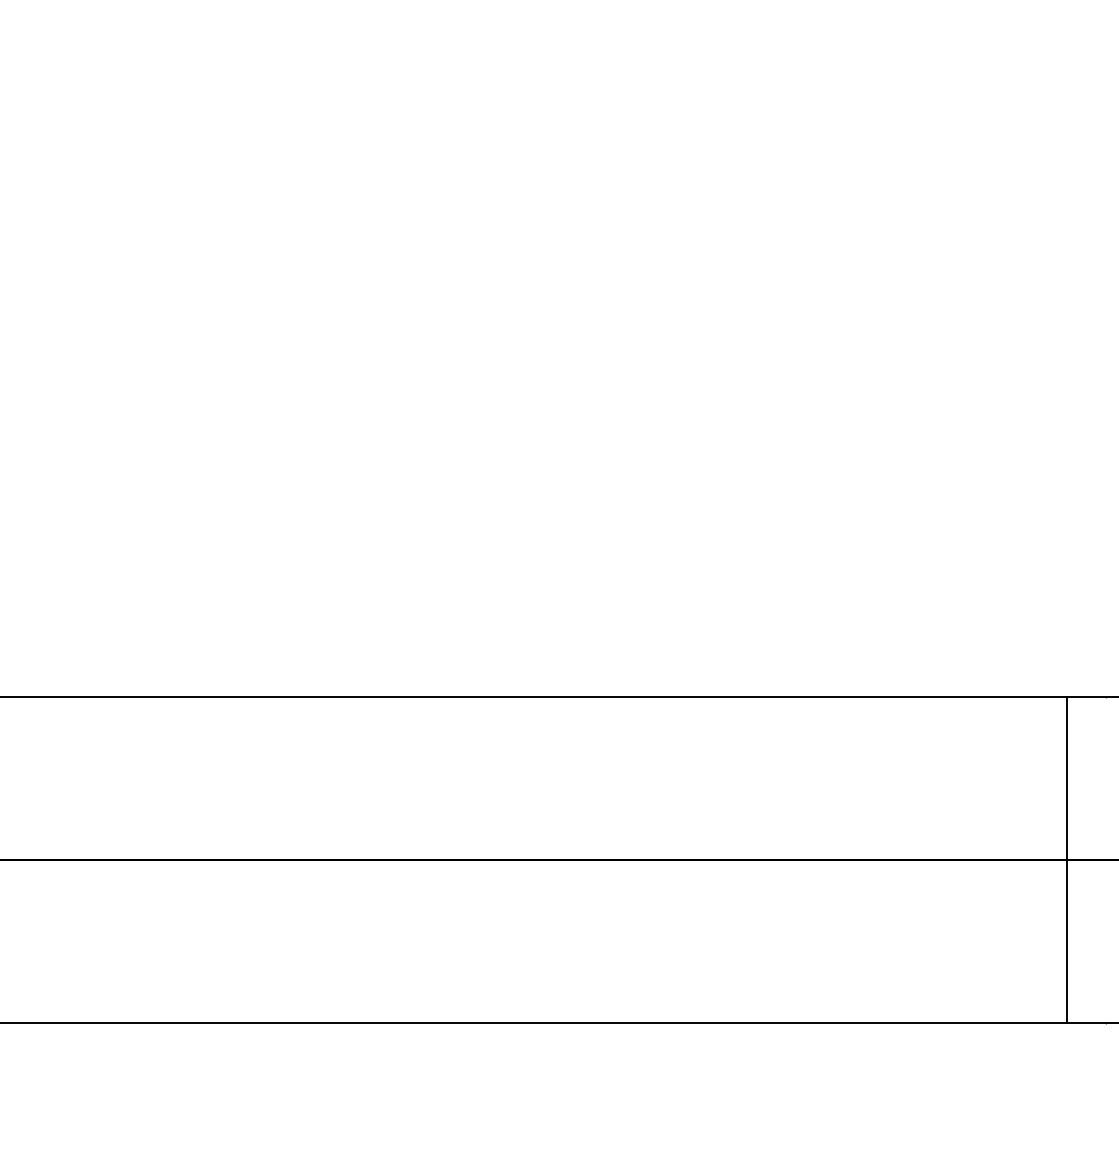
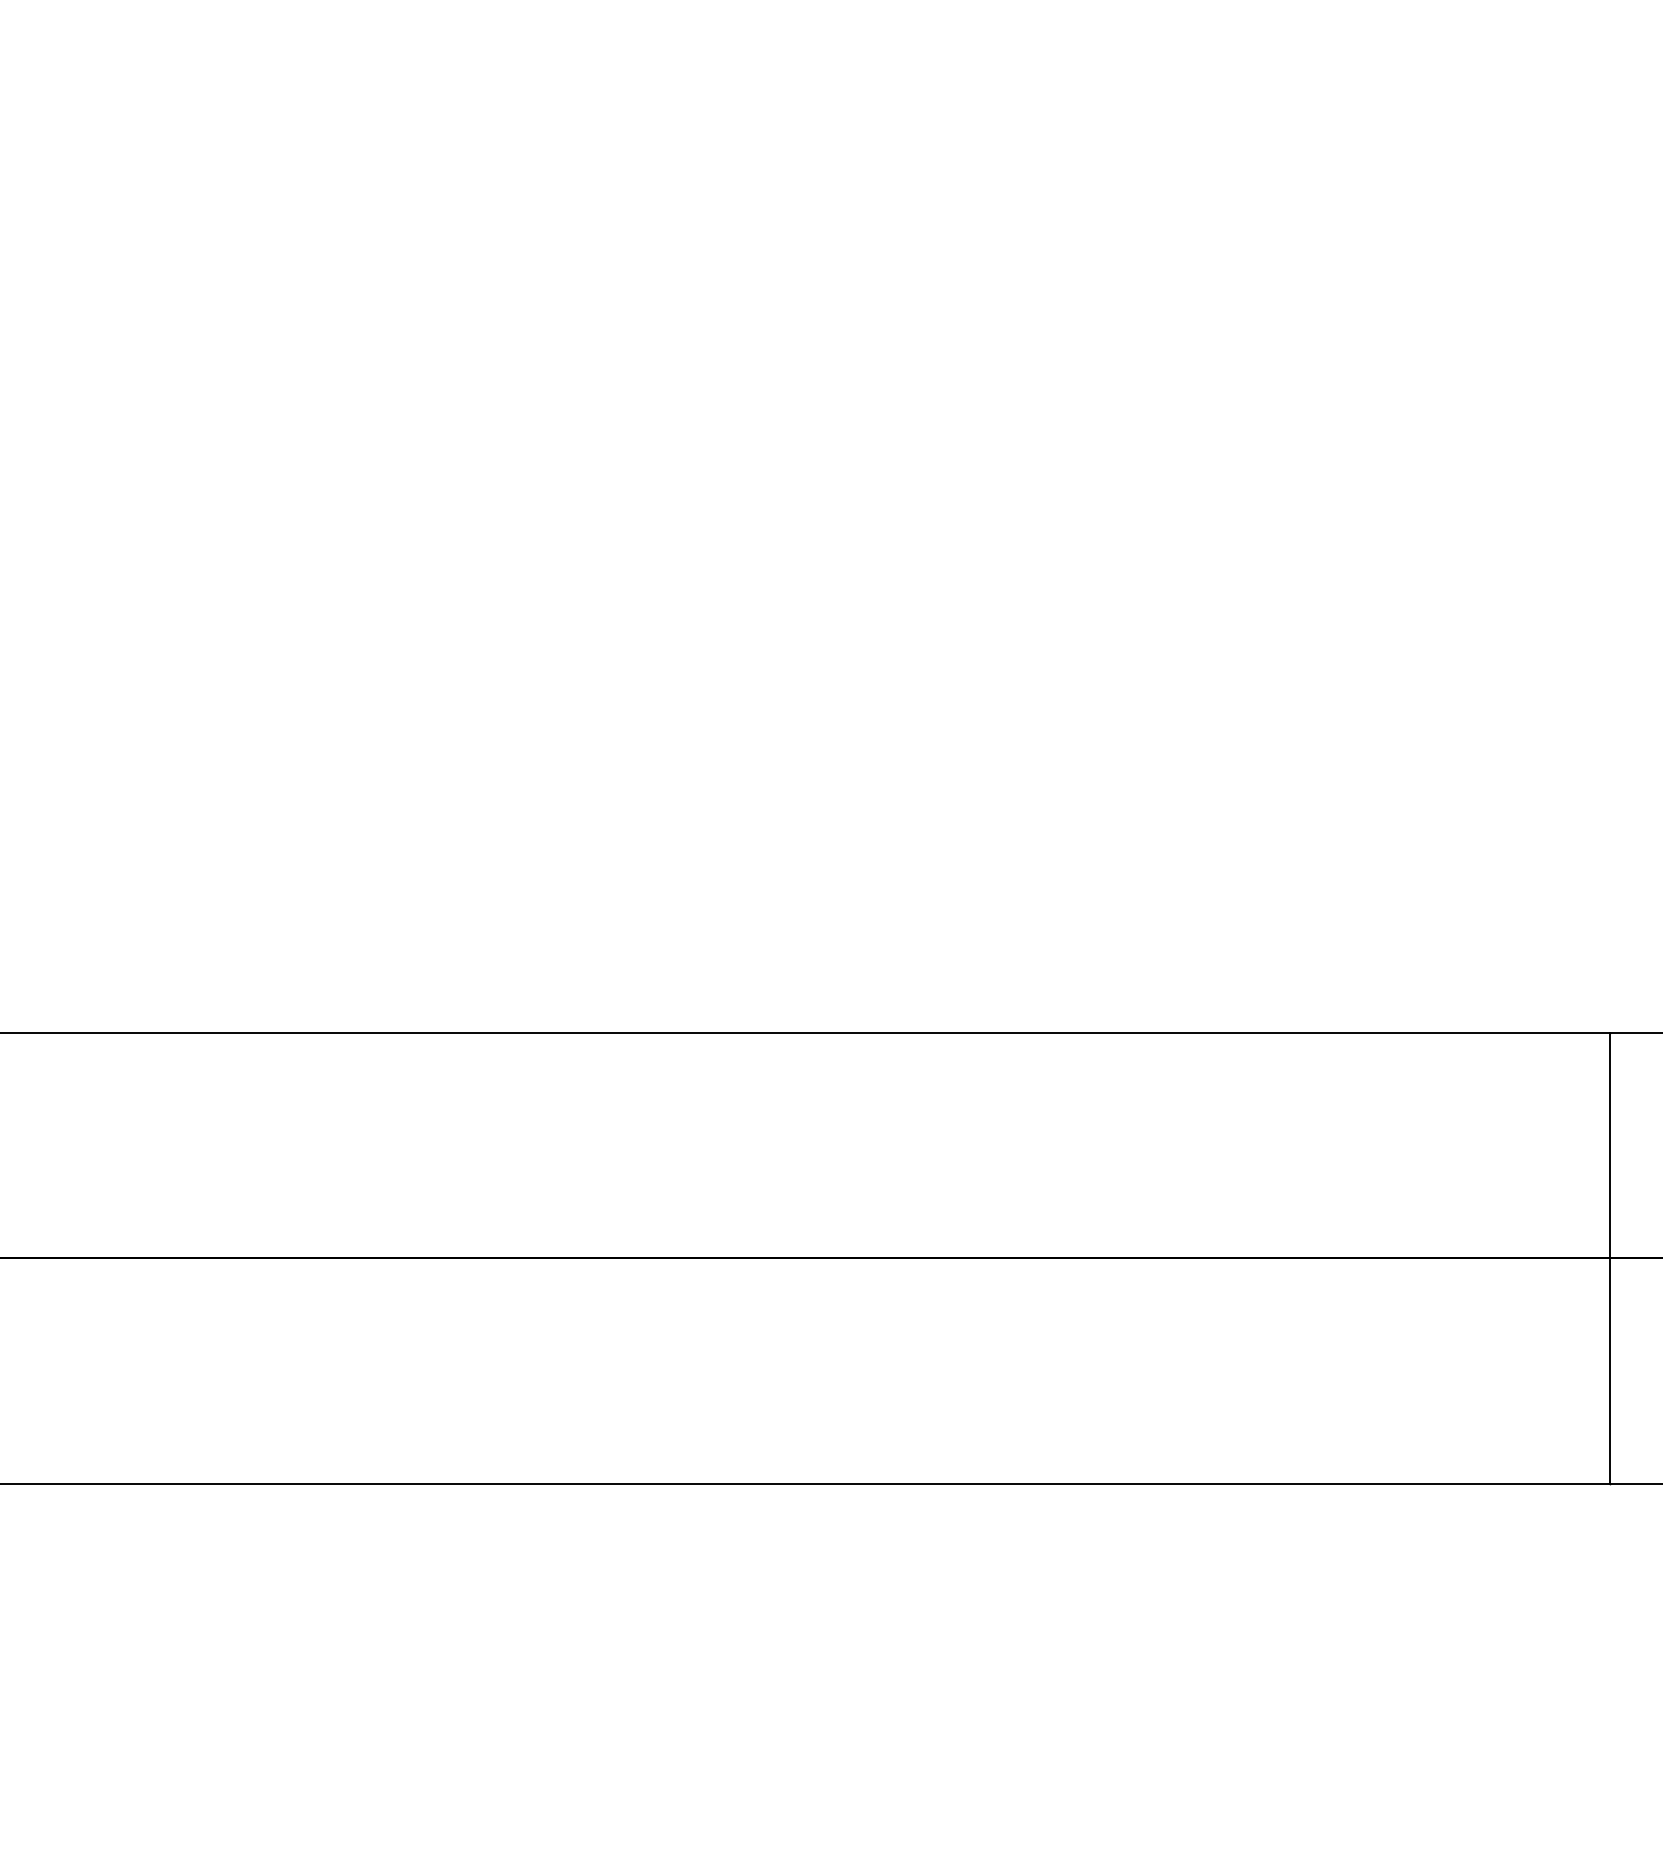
line: (1066, 860) -> (1609, 1258), moved

